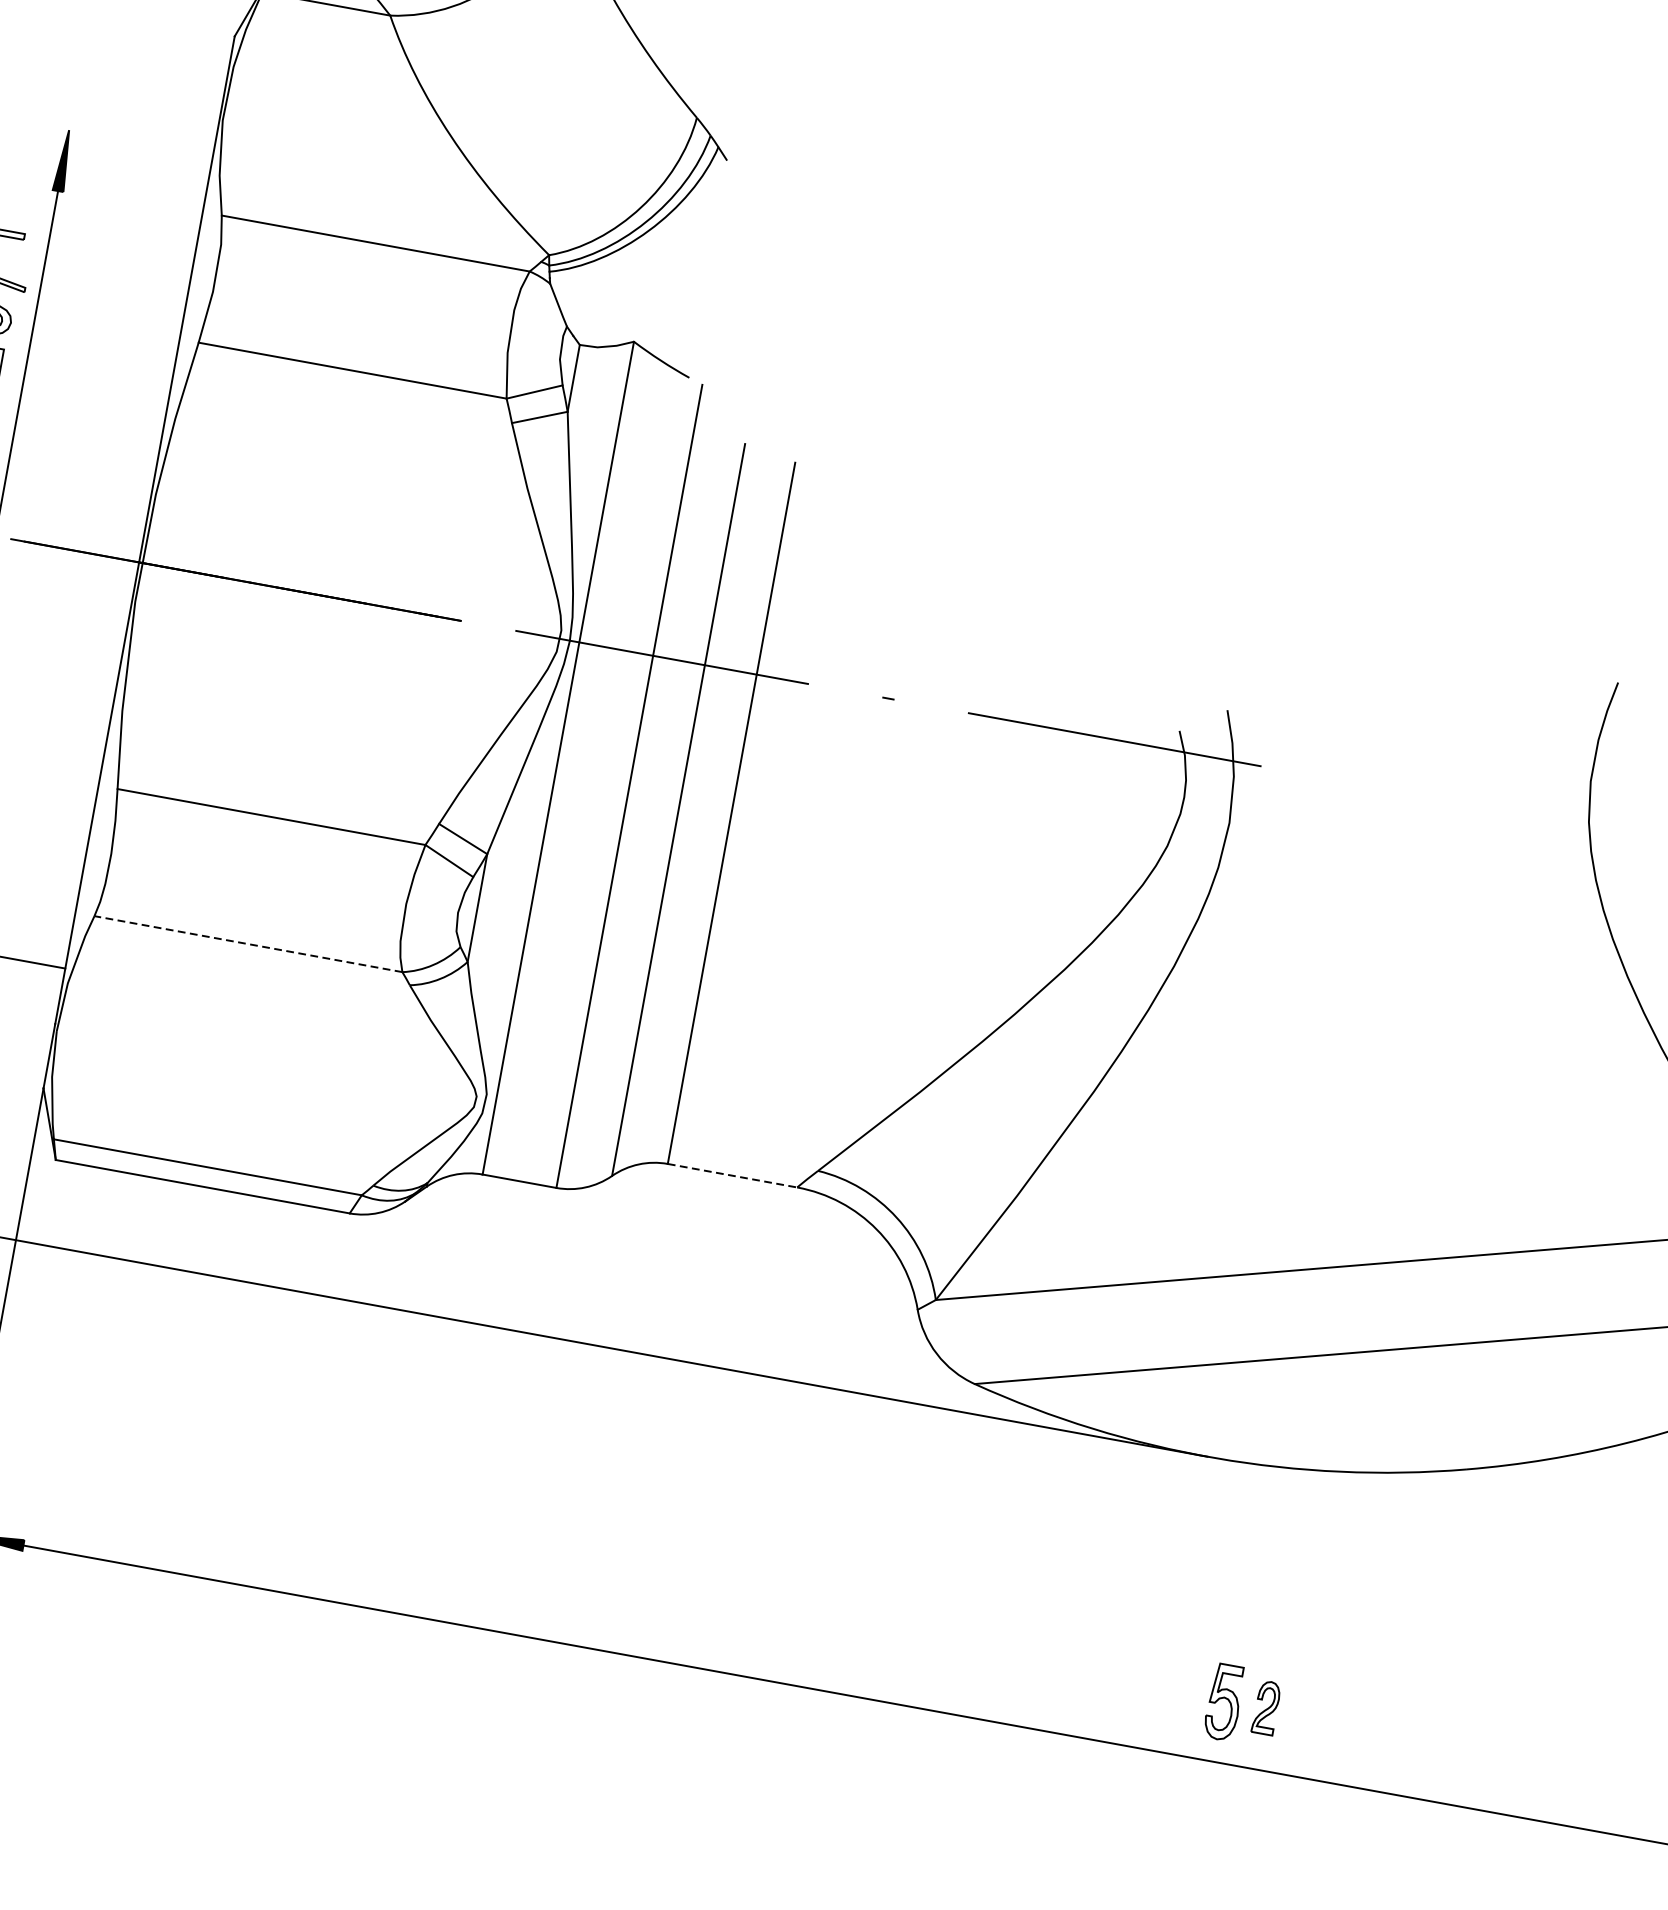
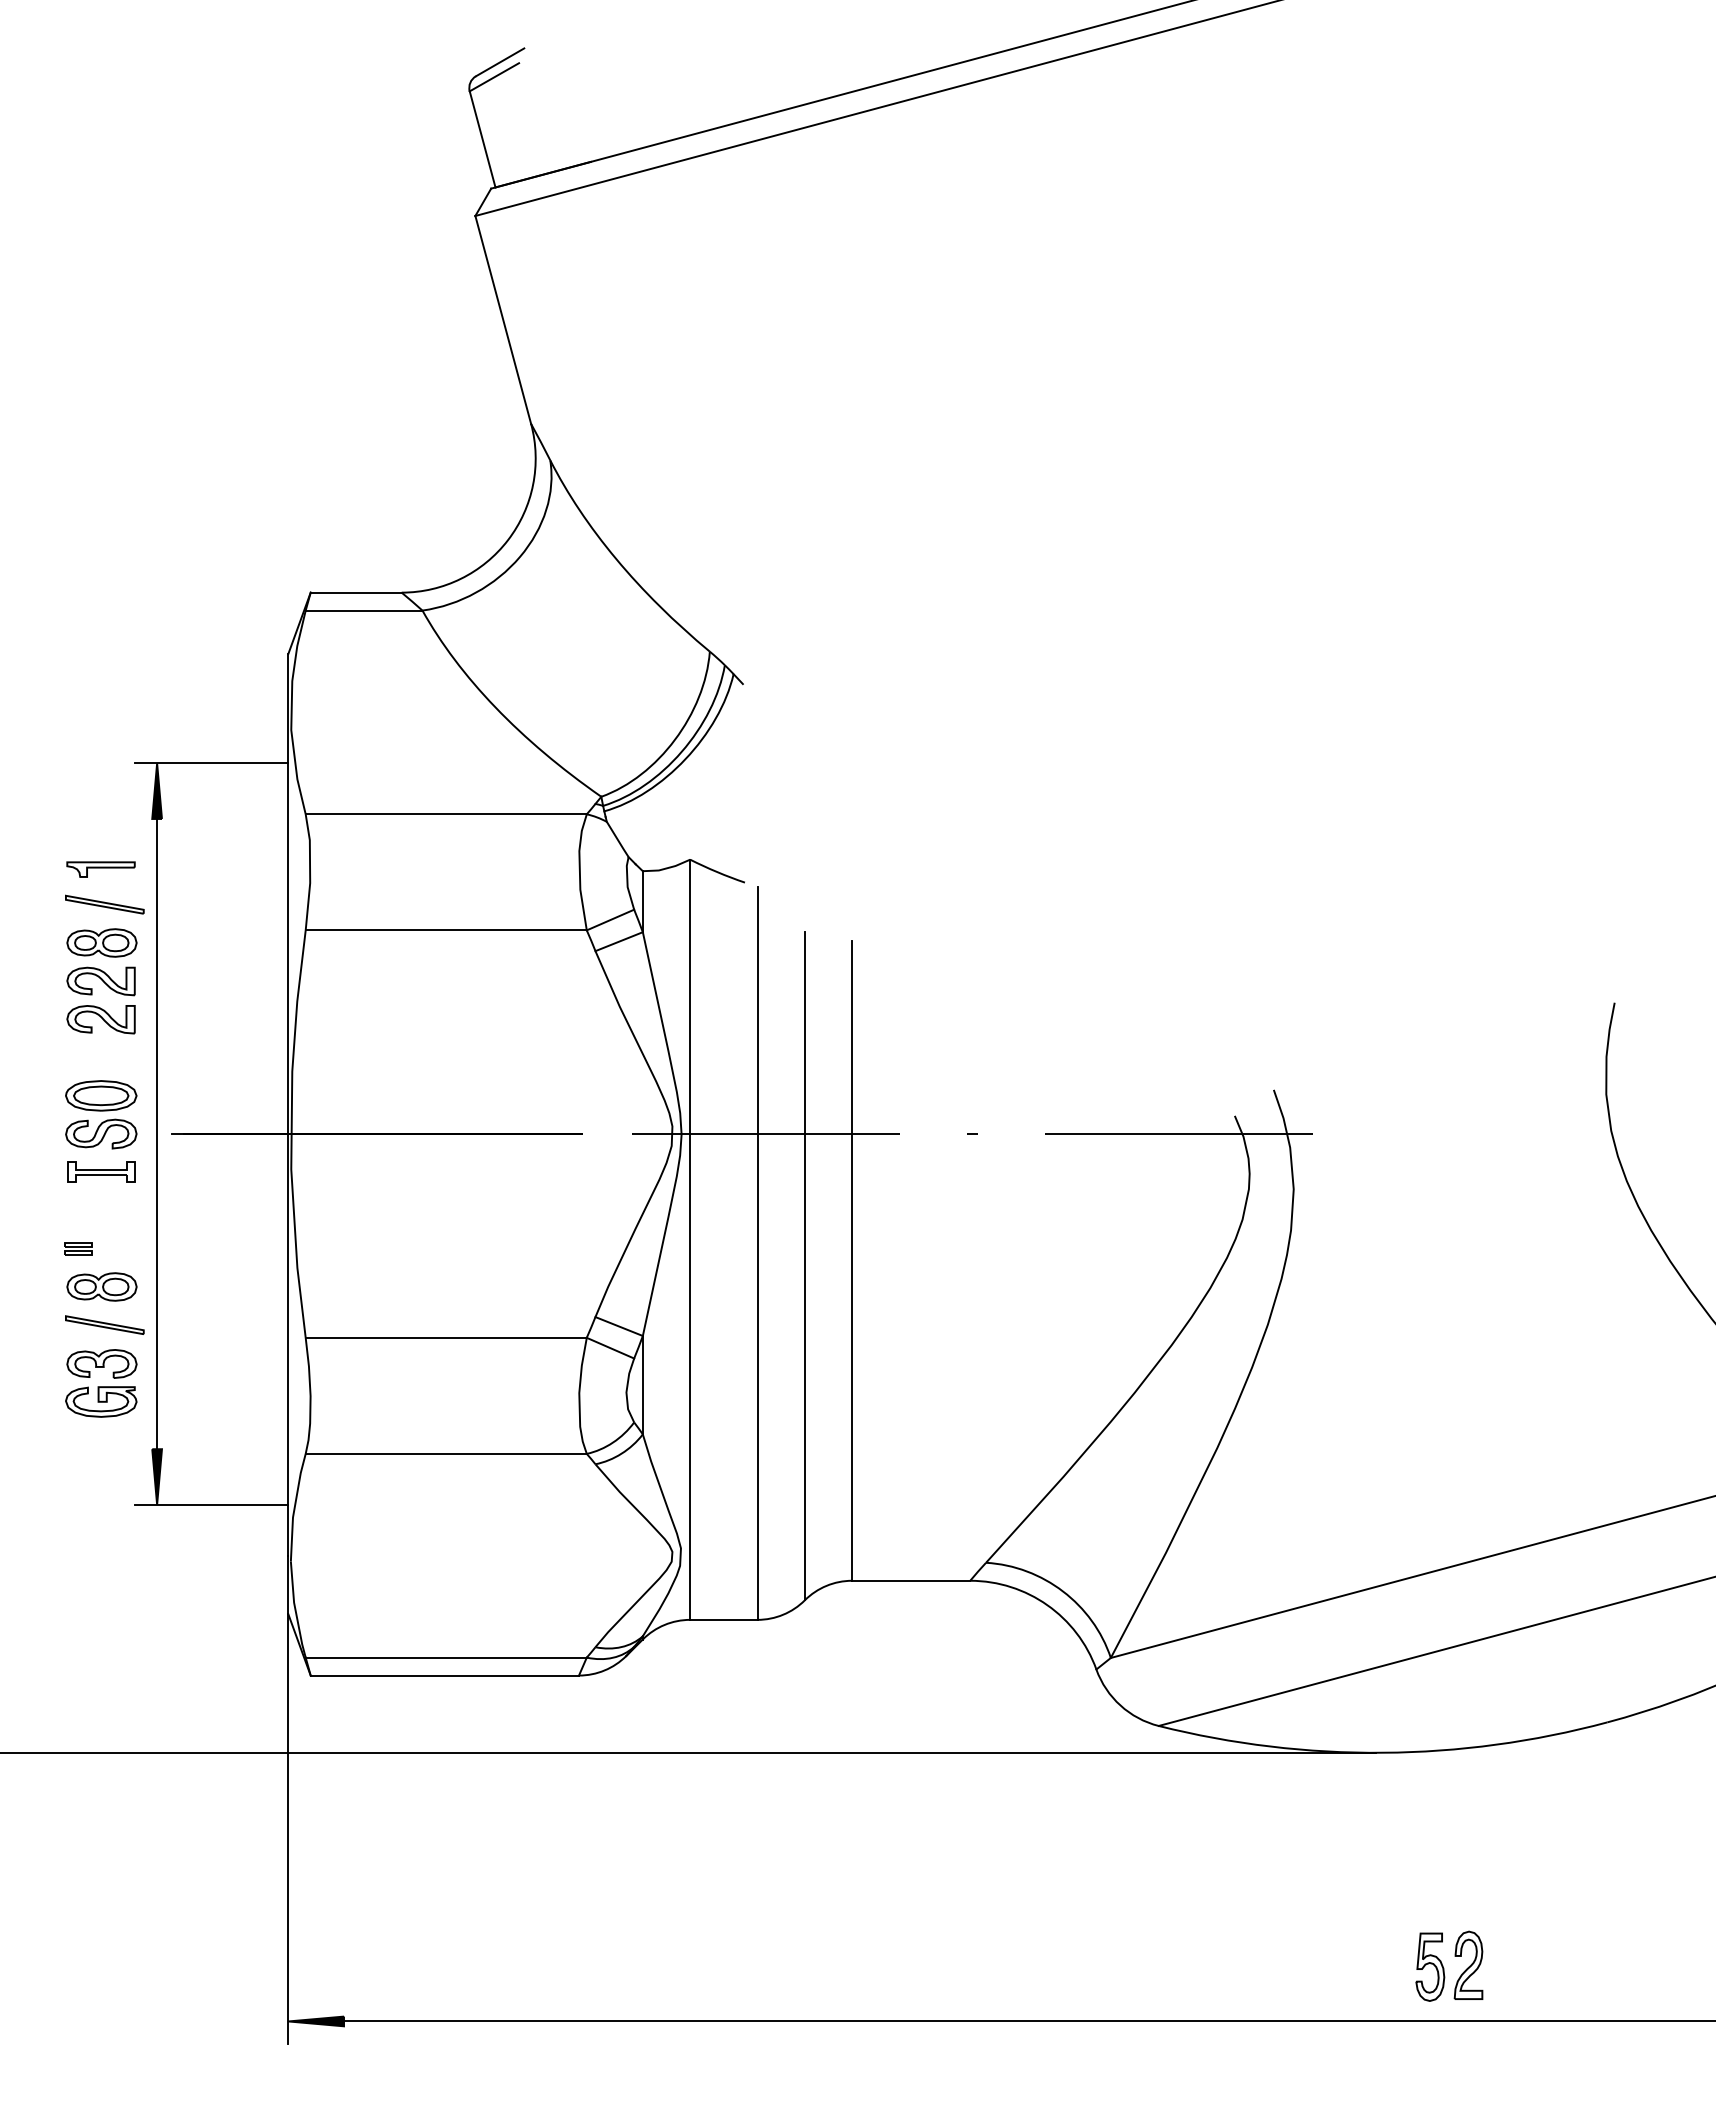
line: (128, 141) -> (211, 763), added
line: (248, 943) -> (446, 1453), dashed -> solid
line: (732, 1175) -> (911, 1580), dashed -> solid
part: (1266, 1707) -> (1468, 1964), size x1.43

